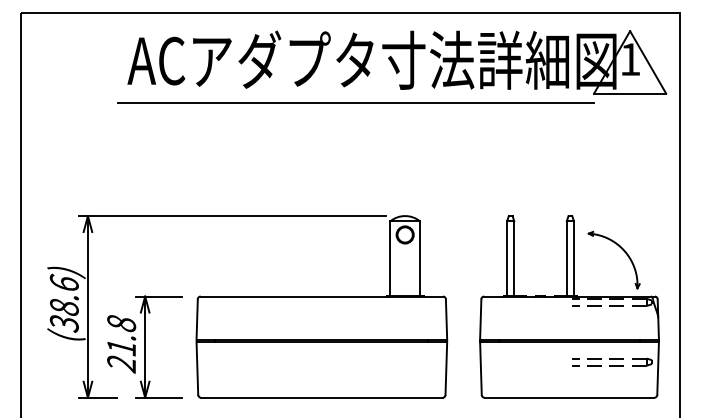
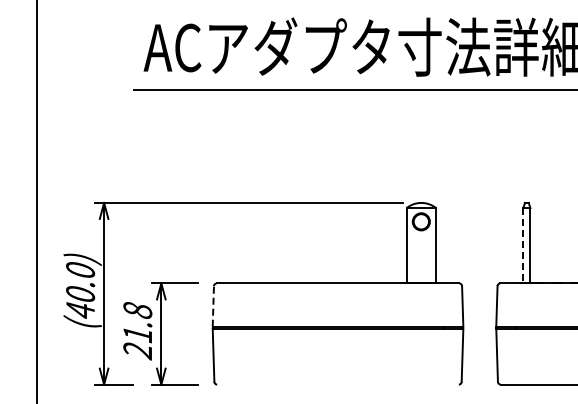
line: (507, 259) -> (523, 246), solid -> dashed
text: (63, 302) -> (79, 289), (38.6) -> (40.0)
line: (197, 319) -> (213, 306), solid -> dashed
line: (321, 397) -> (337, 384), removed

